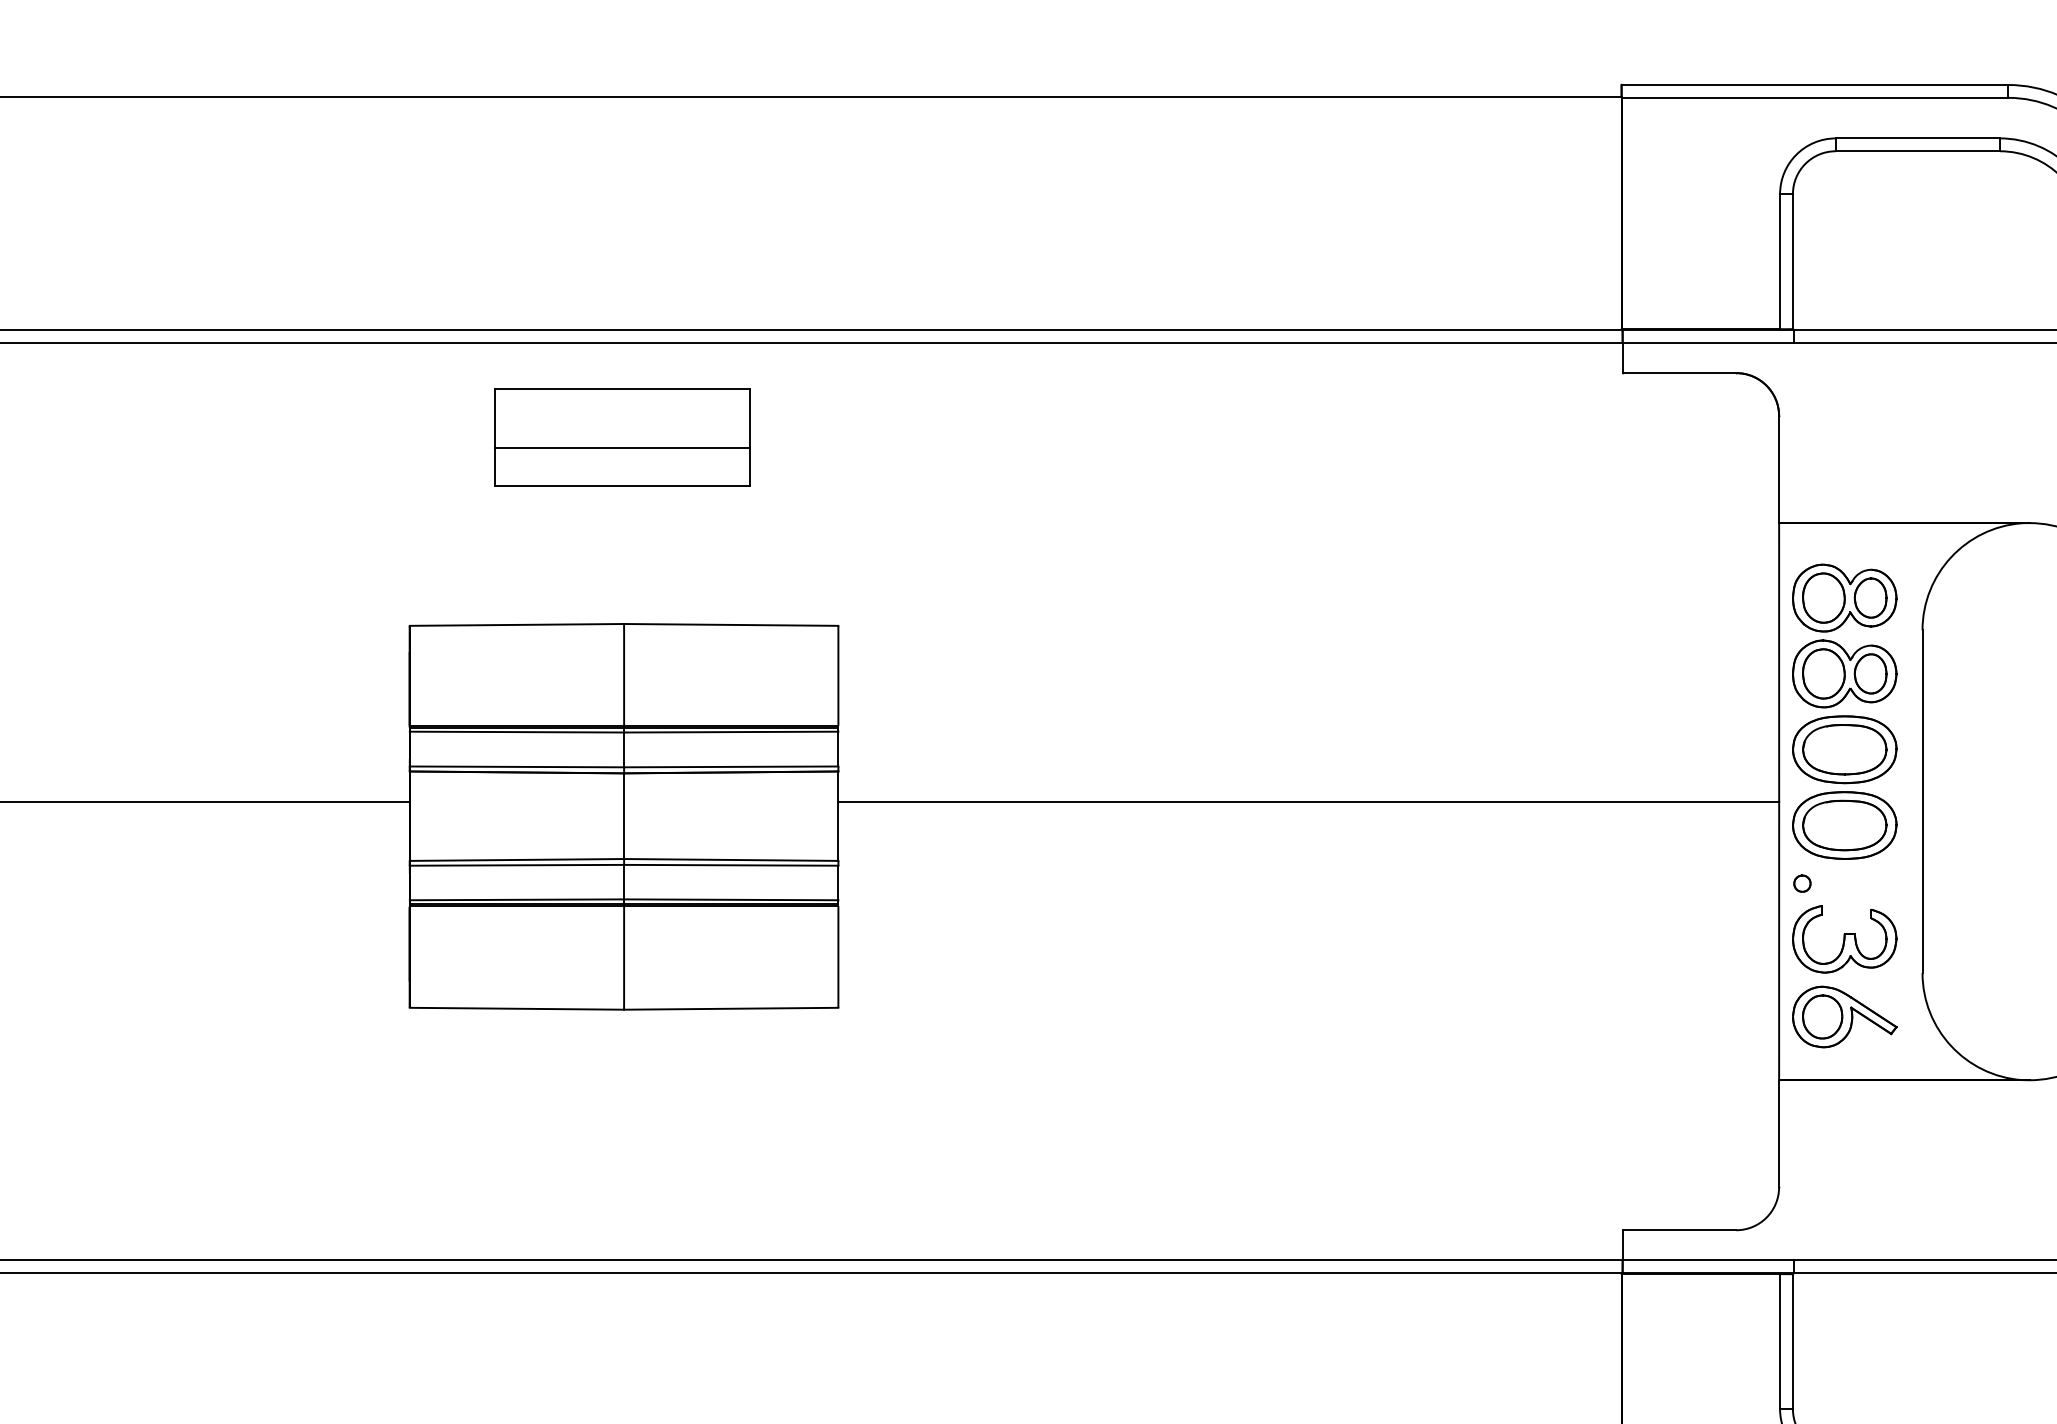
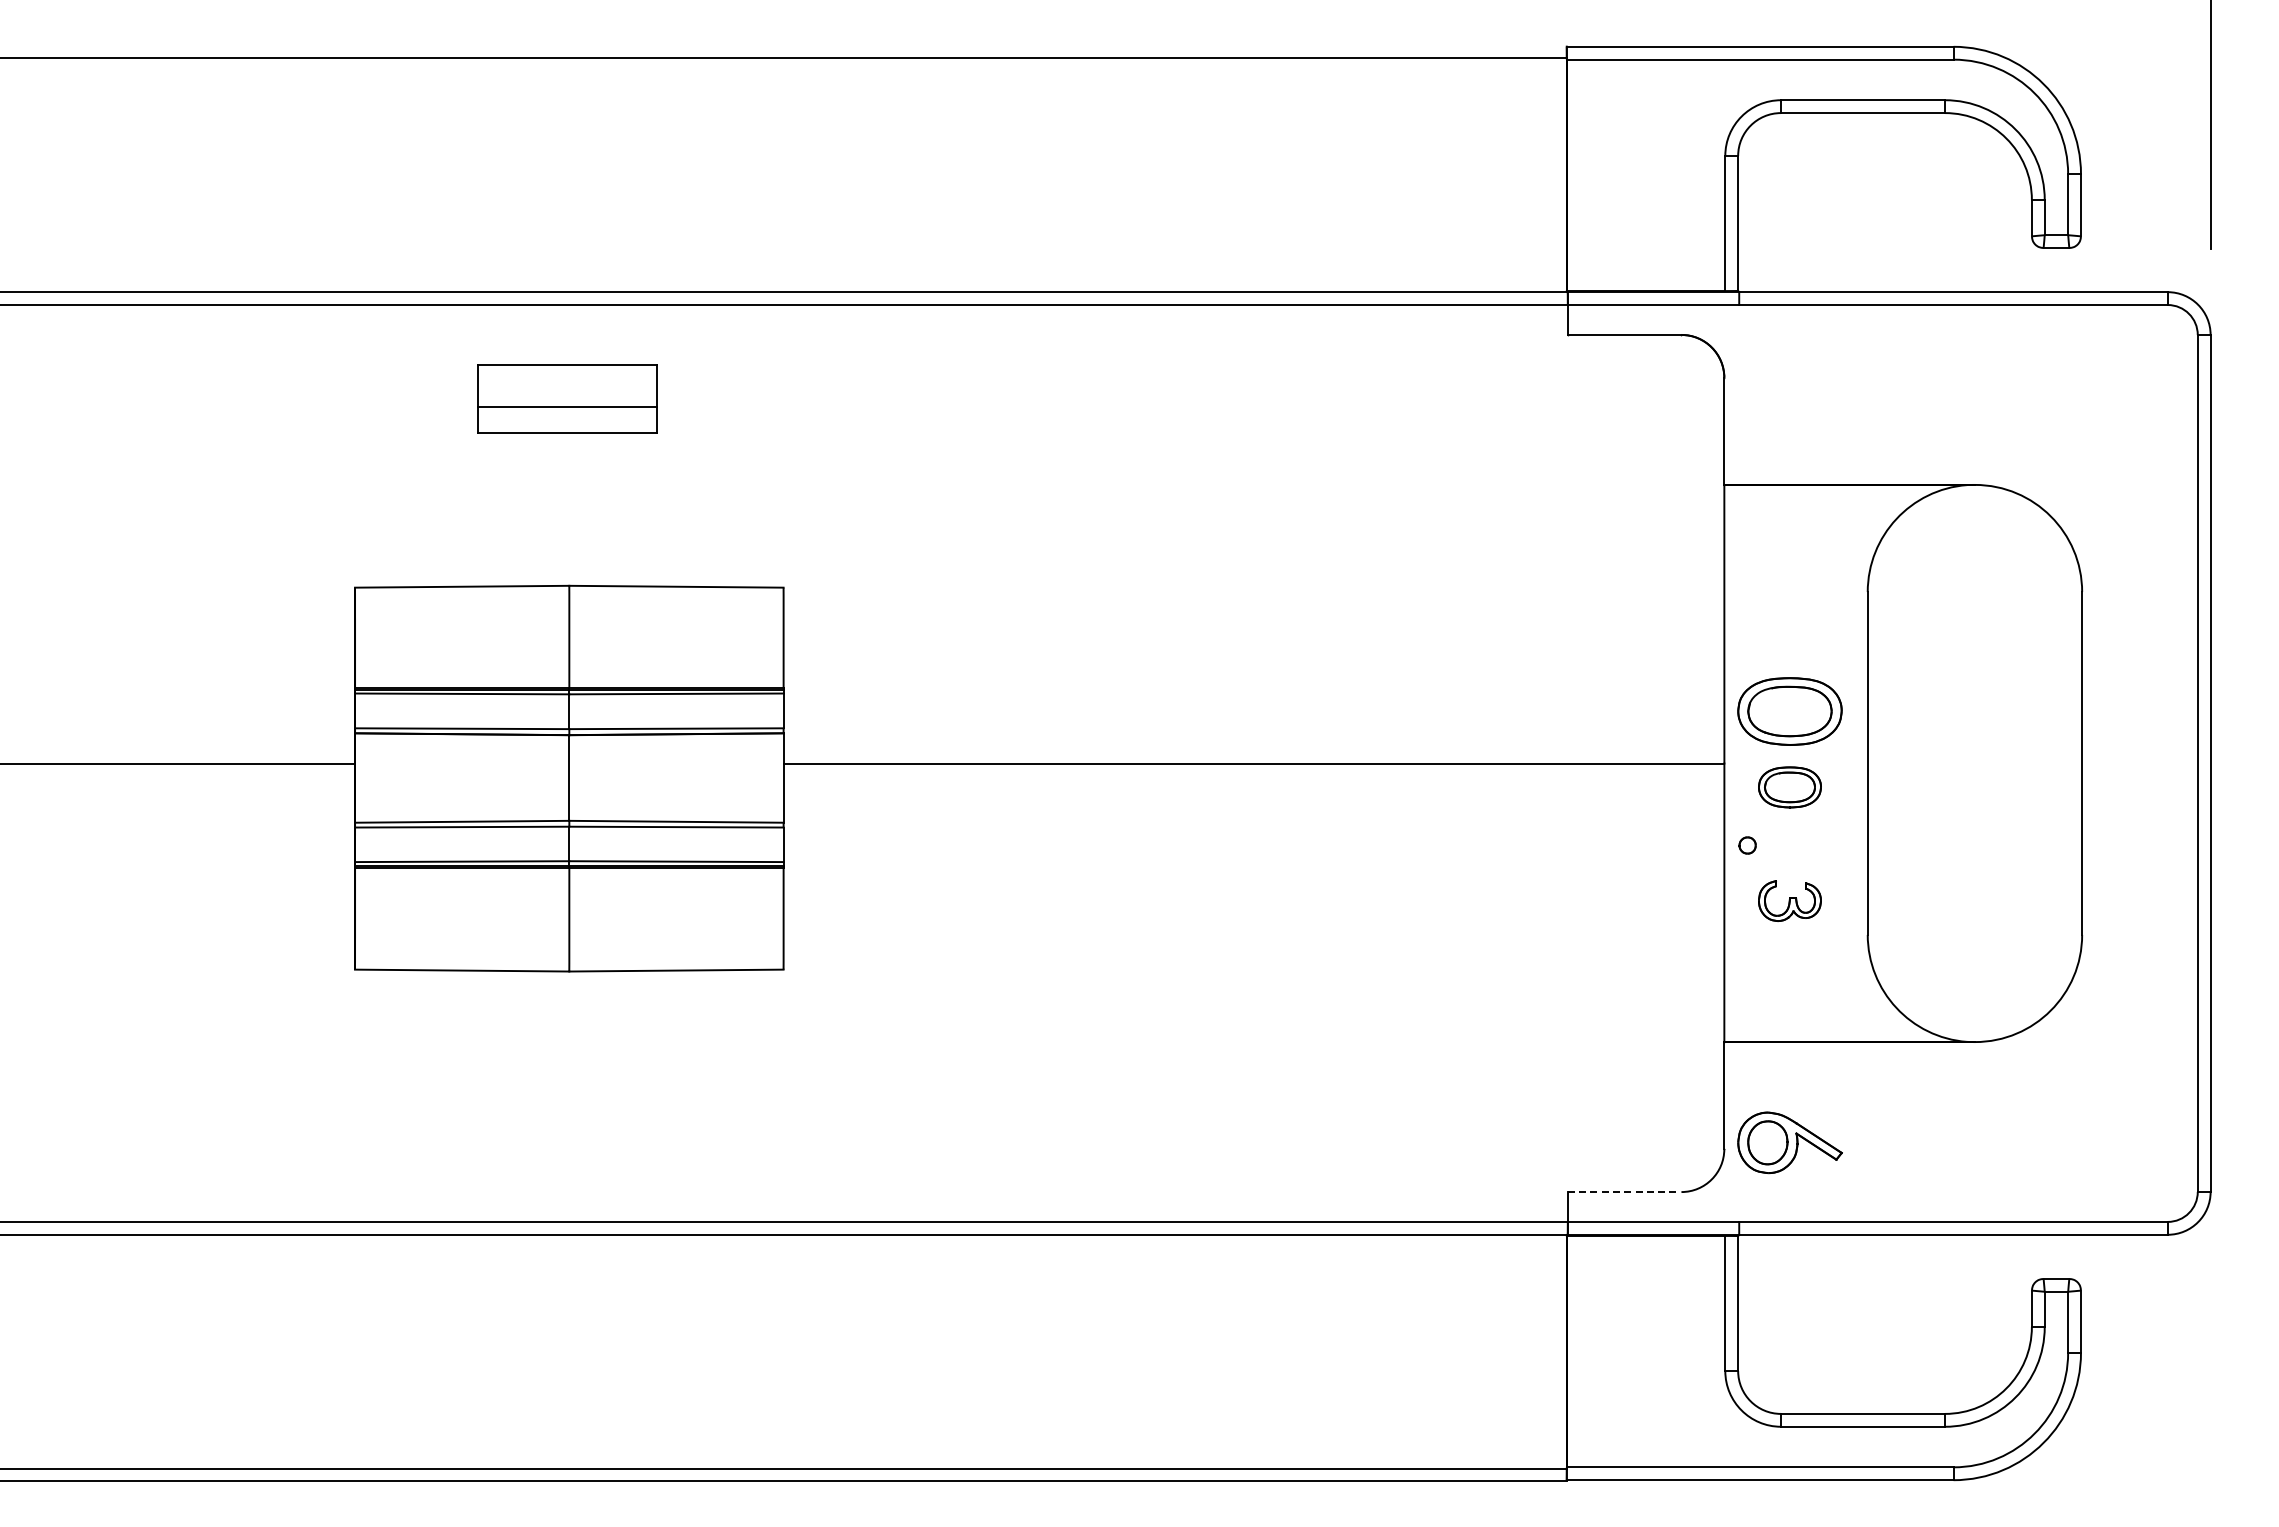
part: (622, 436) -> (567, 398), size x0.7
part: (1840, 627) -> (1785, 589), removed
part: (1844, 825) -> (1789, 787), size x0.6
part: (1844, 938) -> (1789, 900), size x0.6
part: (1844, 1016) -> (1789, 1142), moved
line: (1679, 1230) -> (1624, 1192), solid -> dashed

